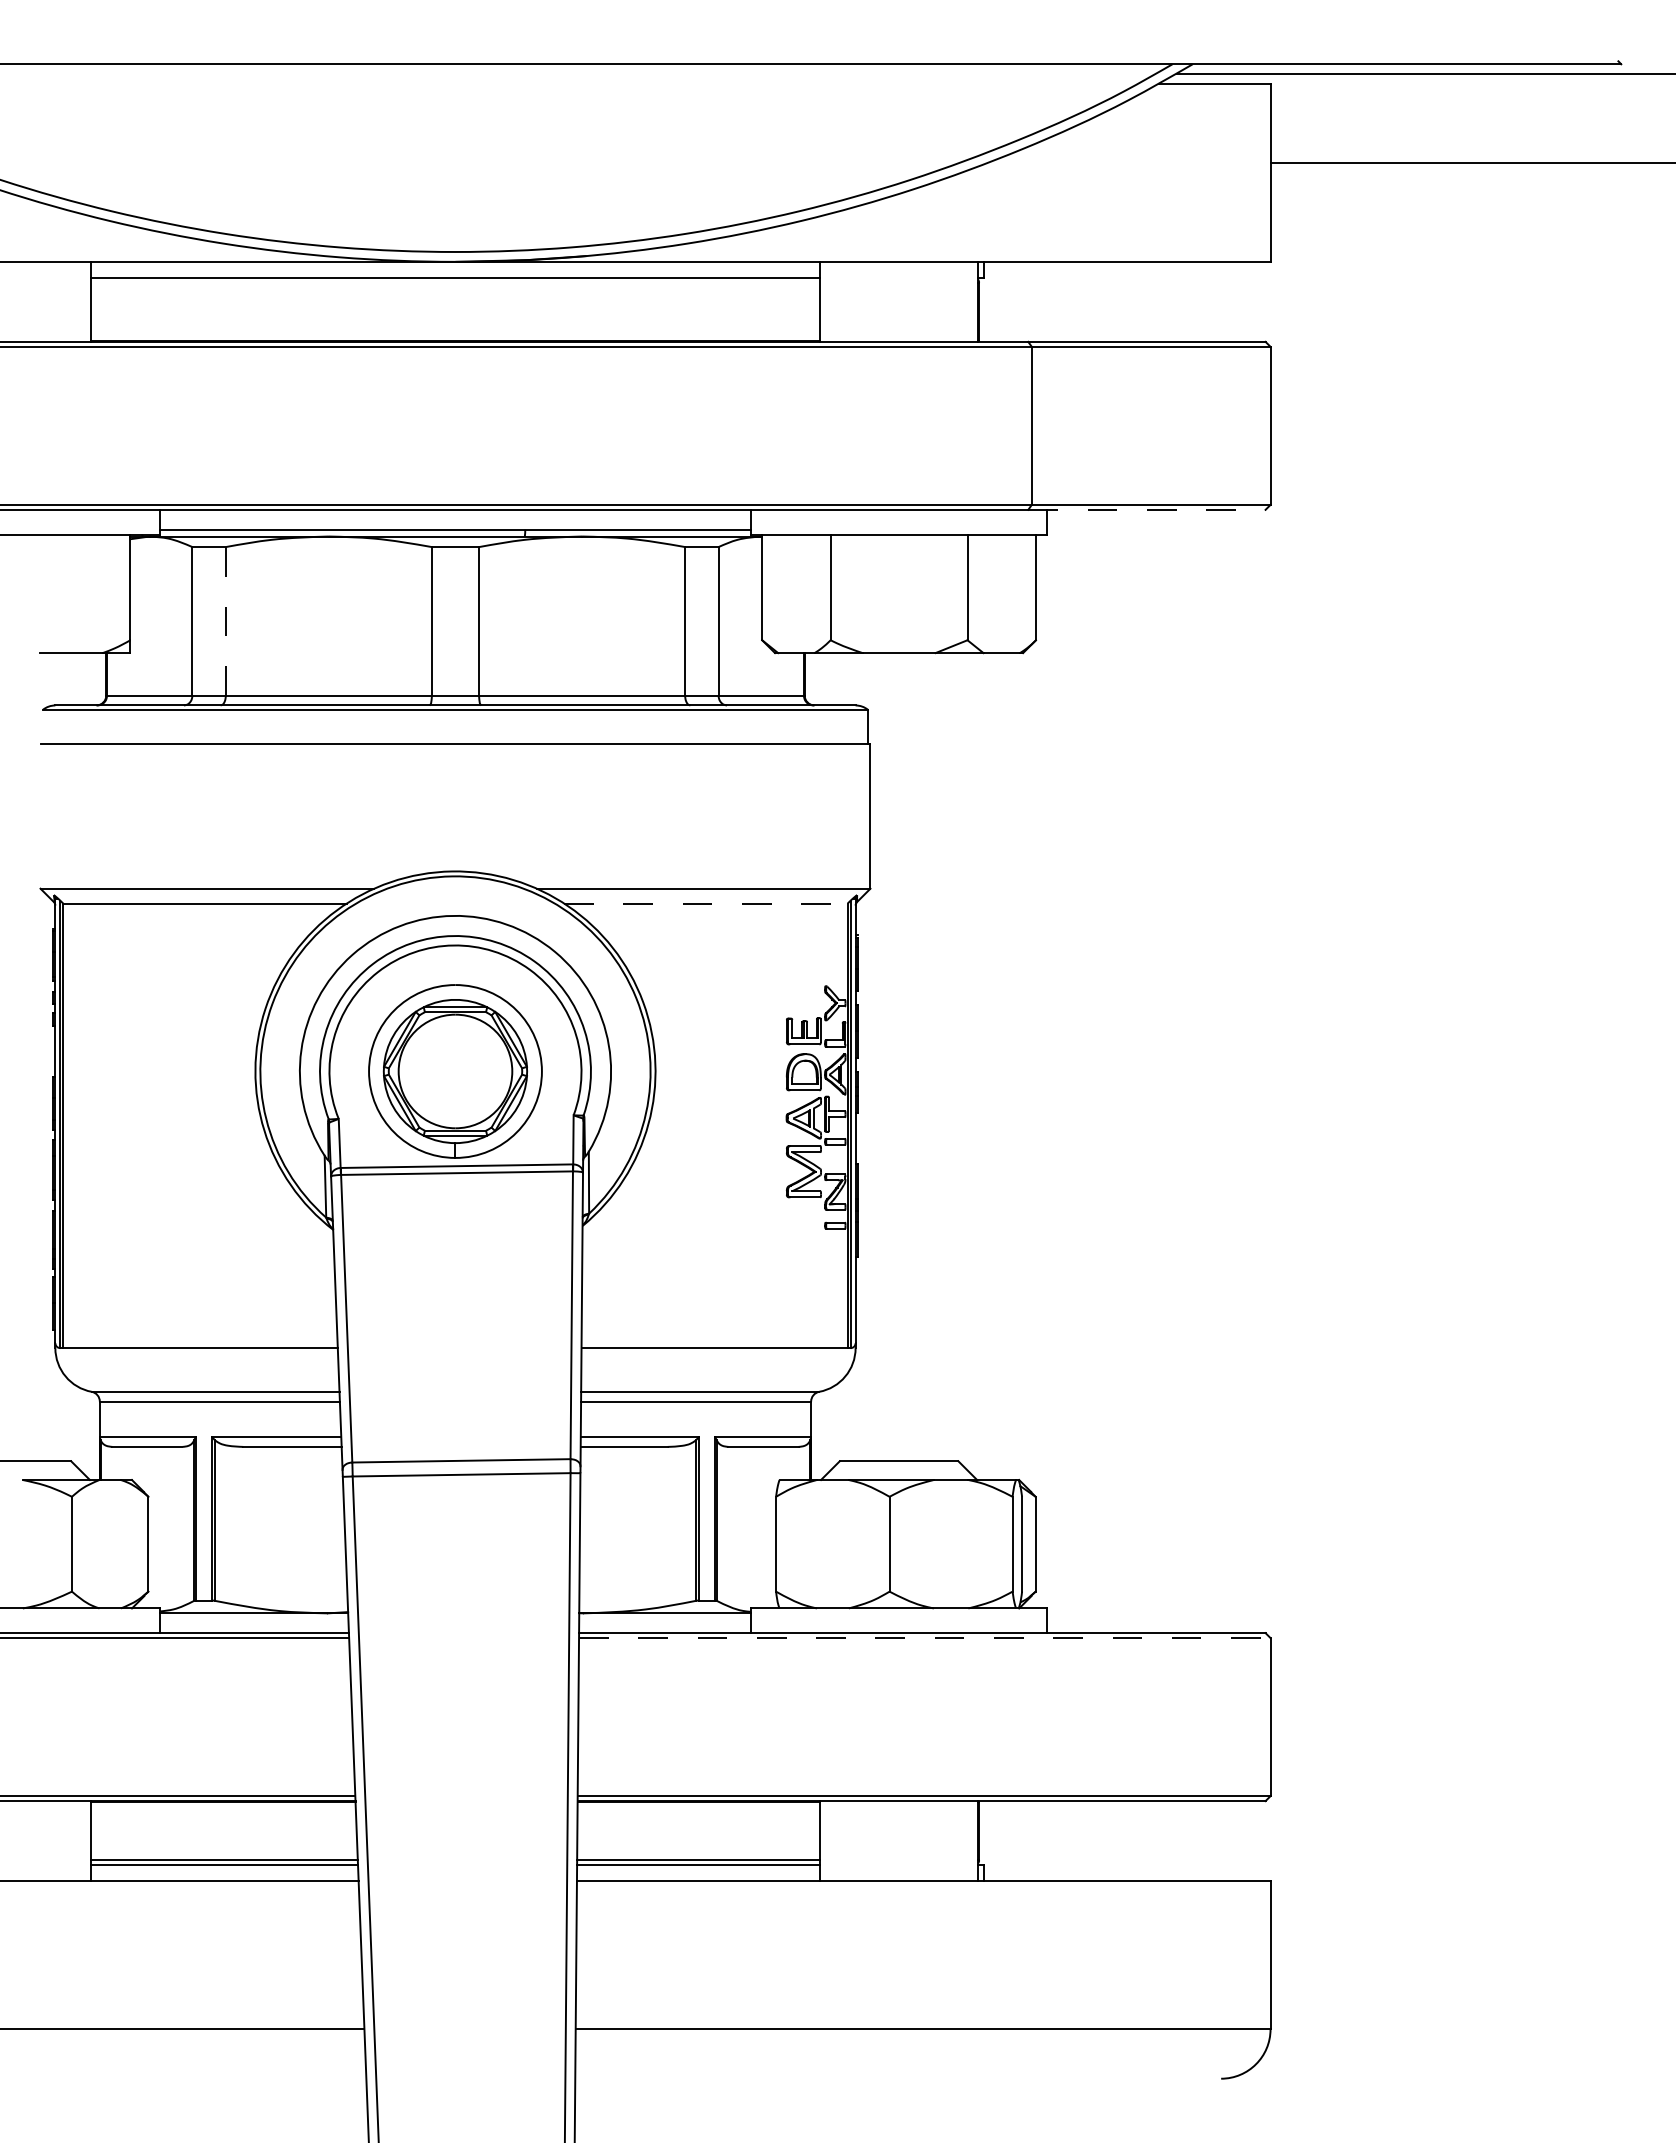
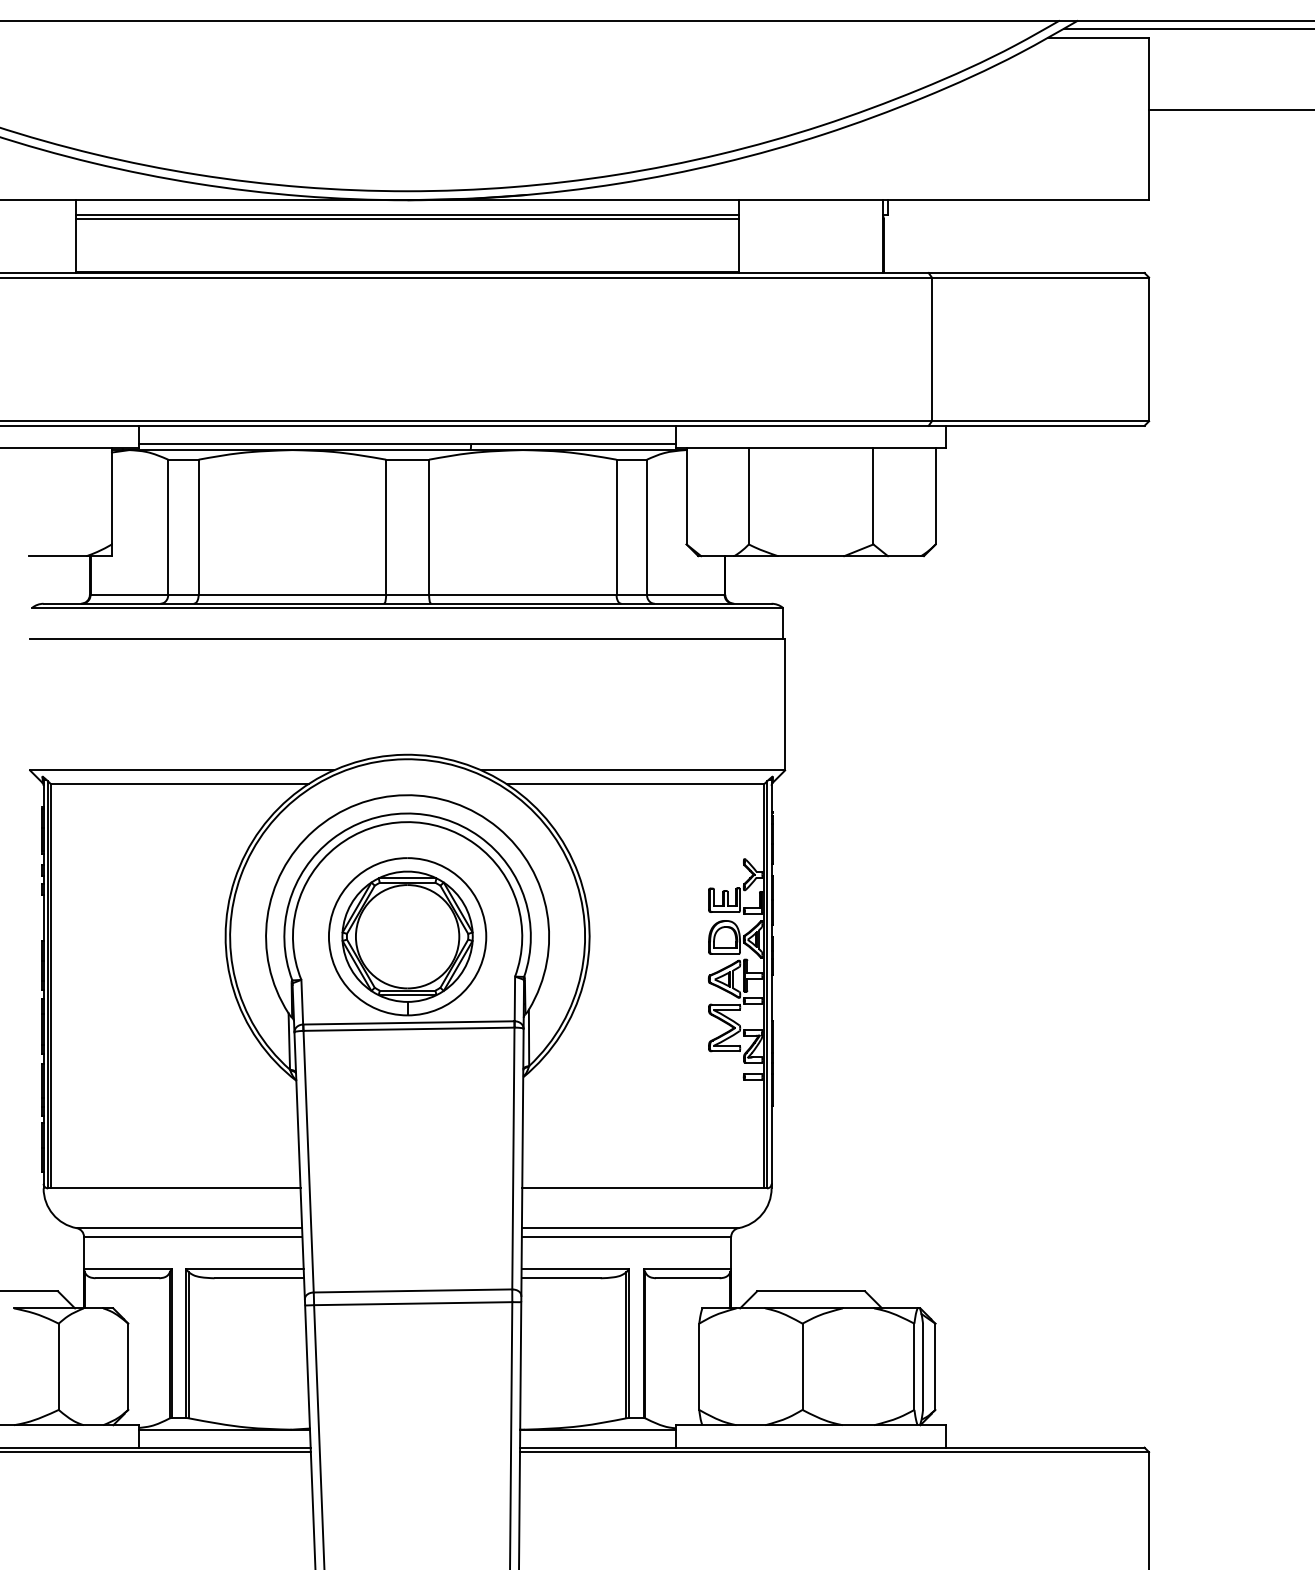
line: (455, 282) -> (407, 219), added
line: (1146, 509) -> (1036, 425), dashed -> solid
line: (225, 620) -> (198, 526), dashed -> solid
line: (705, 903) -> (635, 783), dashed -> solid
line: (924, 1638) -> (834, 1452), dashed -> solid

